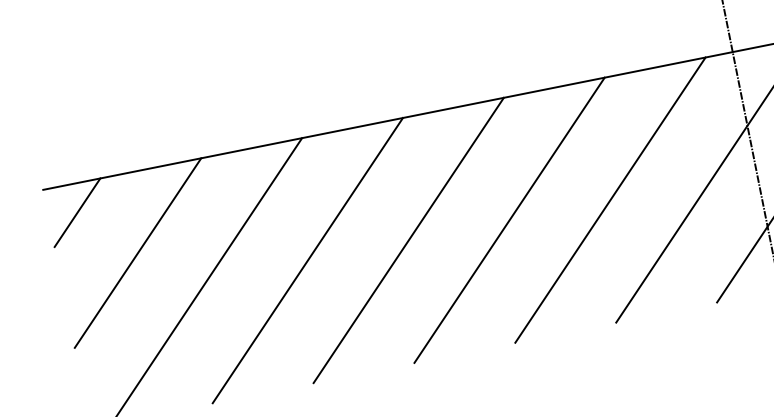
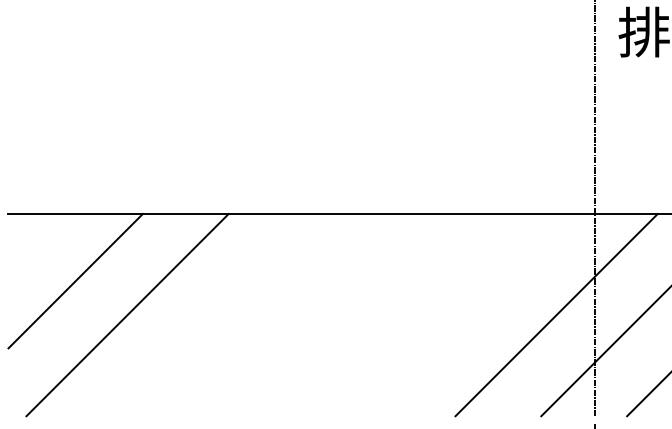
line: (609, 199) -> (470, 314), removed
line: (77, 211) -> (32, 237), removed
line: (508, 219) -> (384, 314), removed
line: (408, 239) -> (299, 314), removed
line: (307, 259) -> (213, 314), removed

